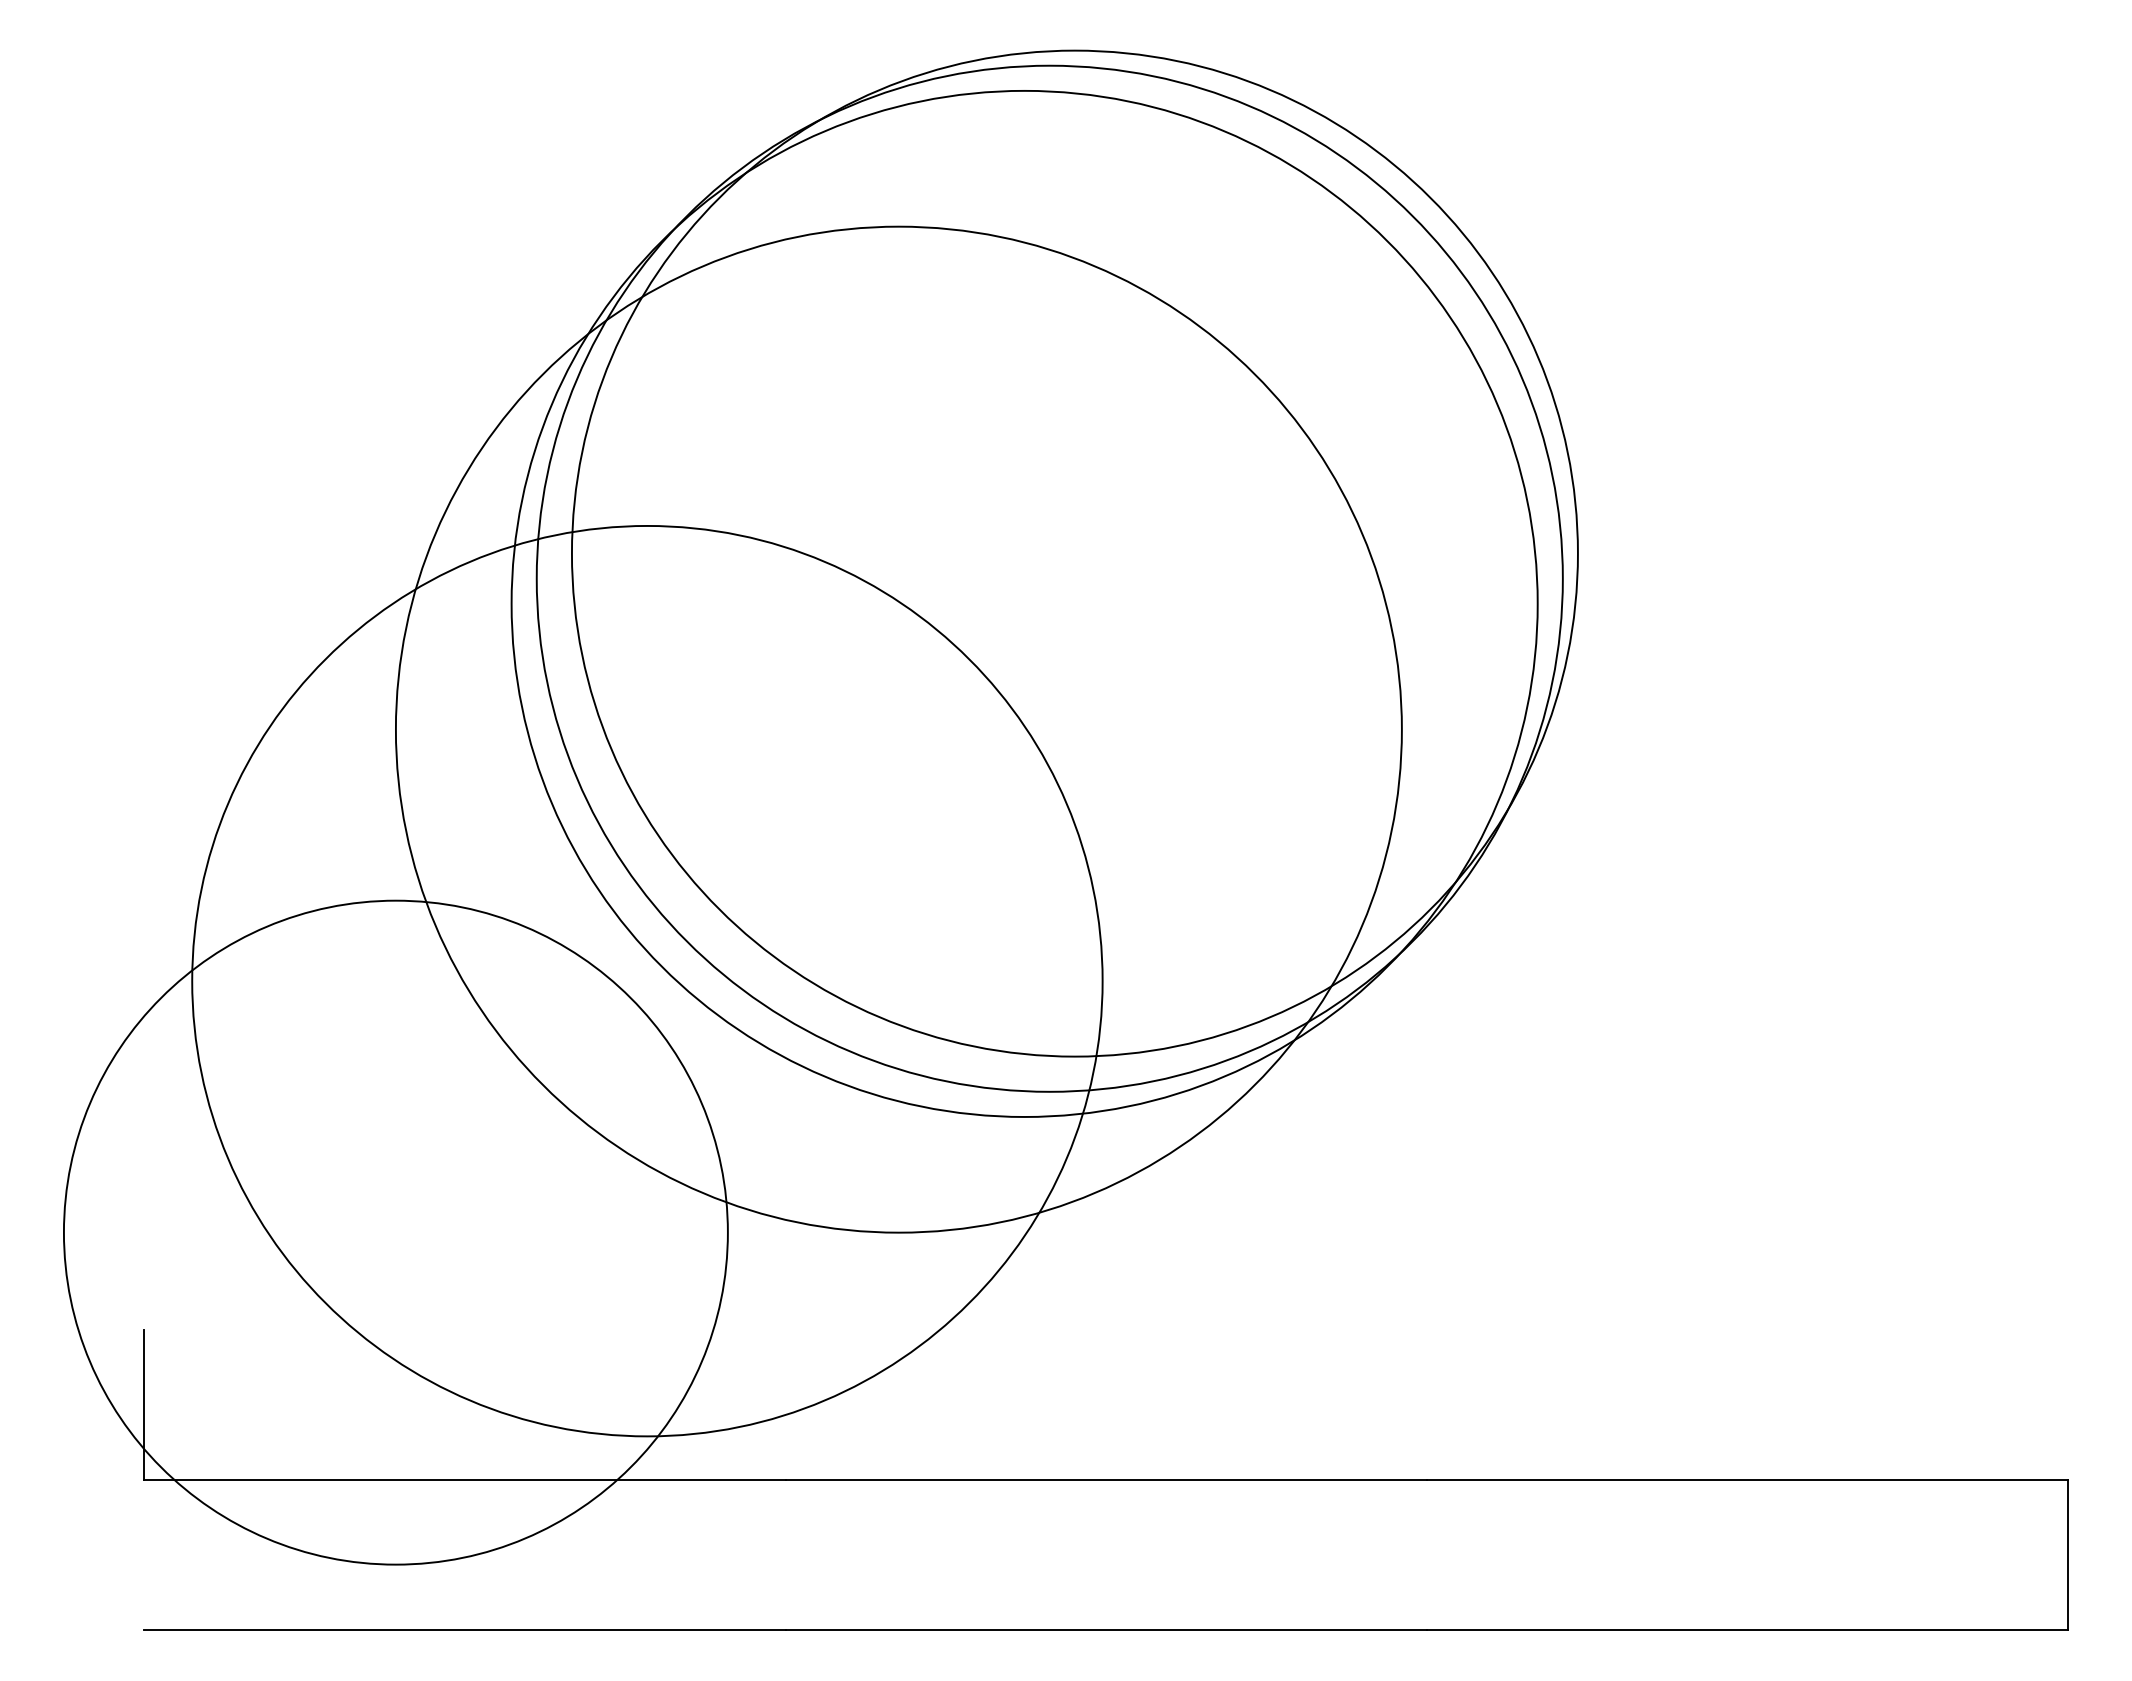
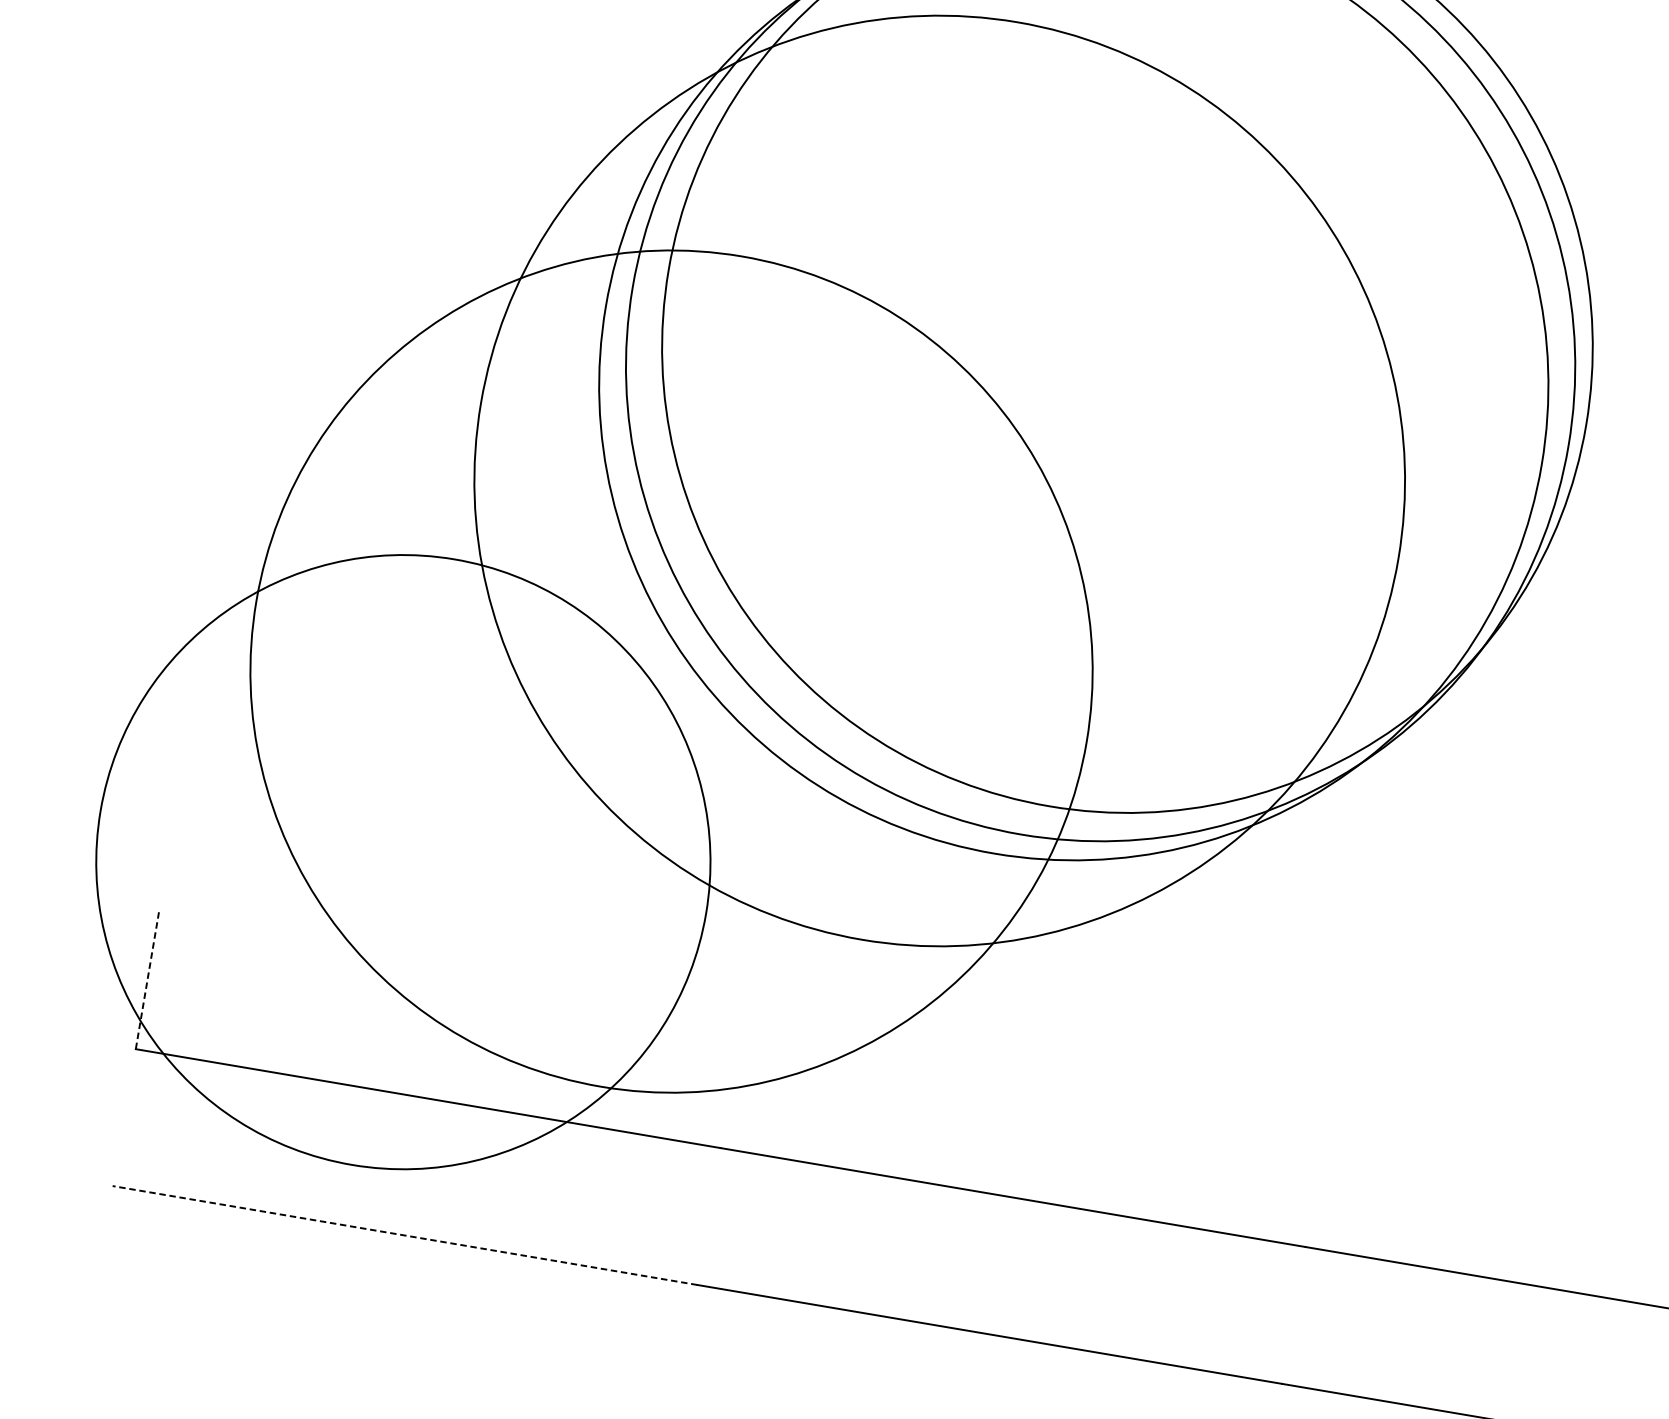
line: (144, 1405) -> (147, 981), solid -> dashed
line: (465, 1630) -> (405, 1235), solid -> dashed

